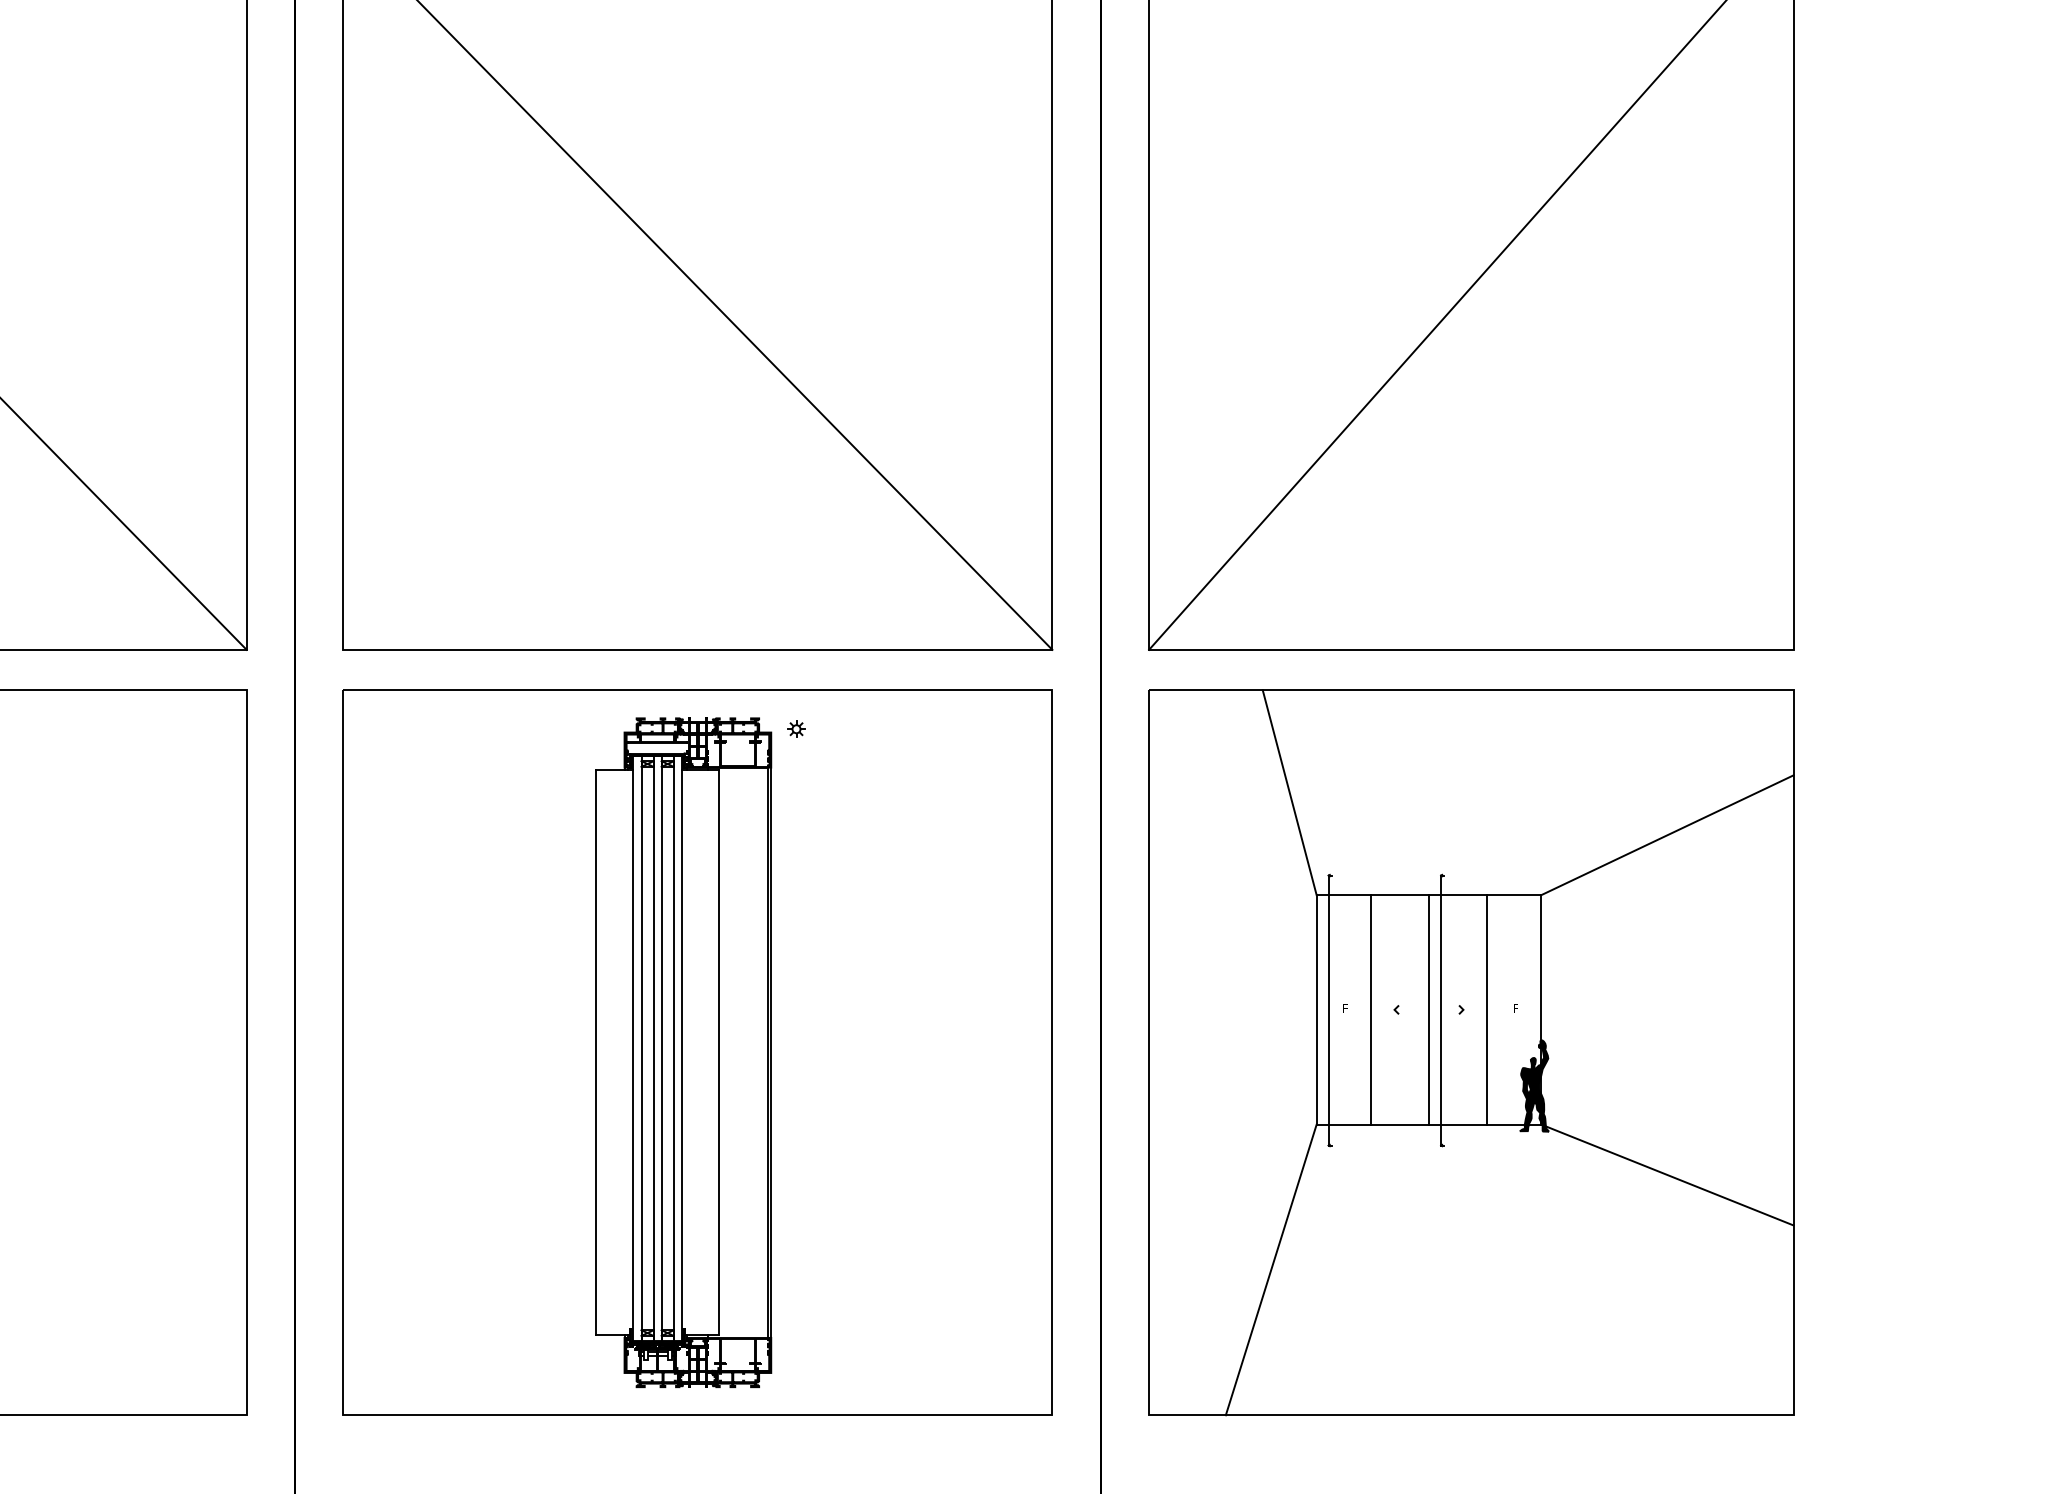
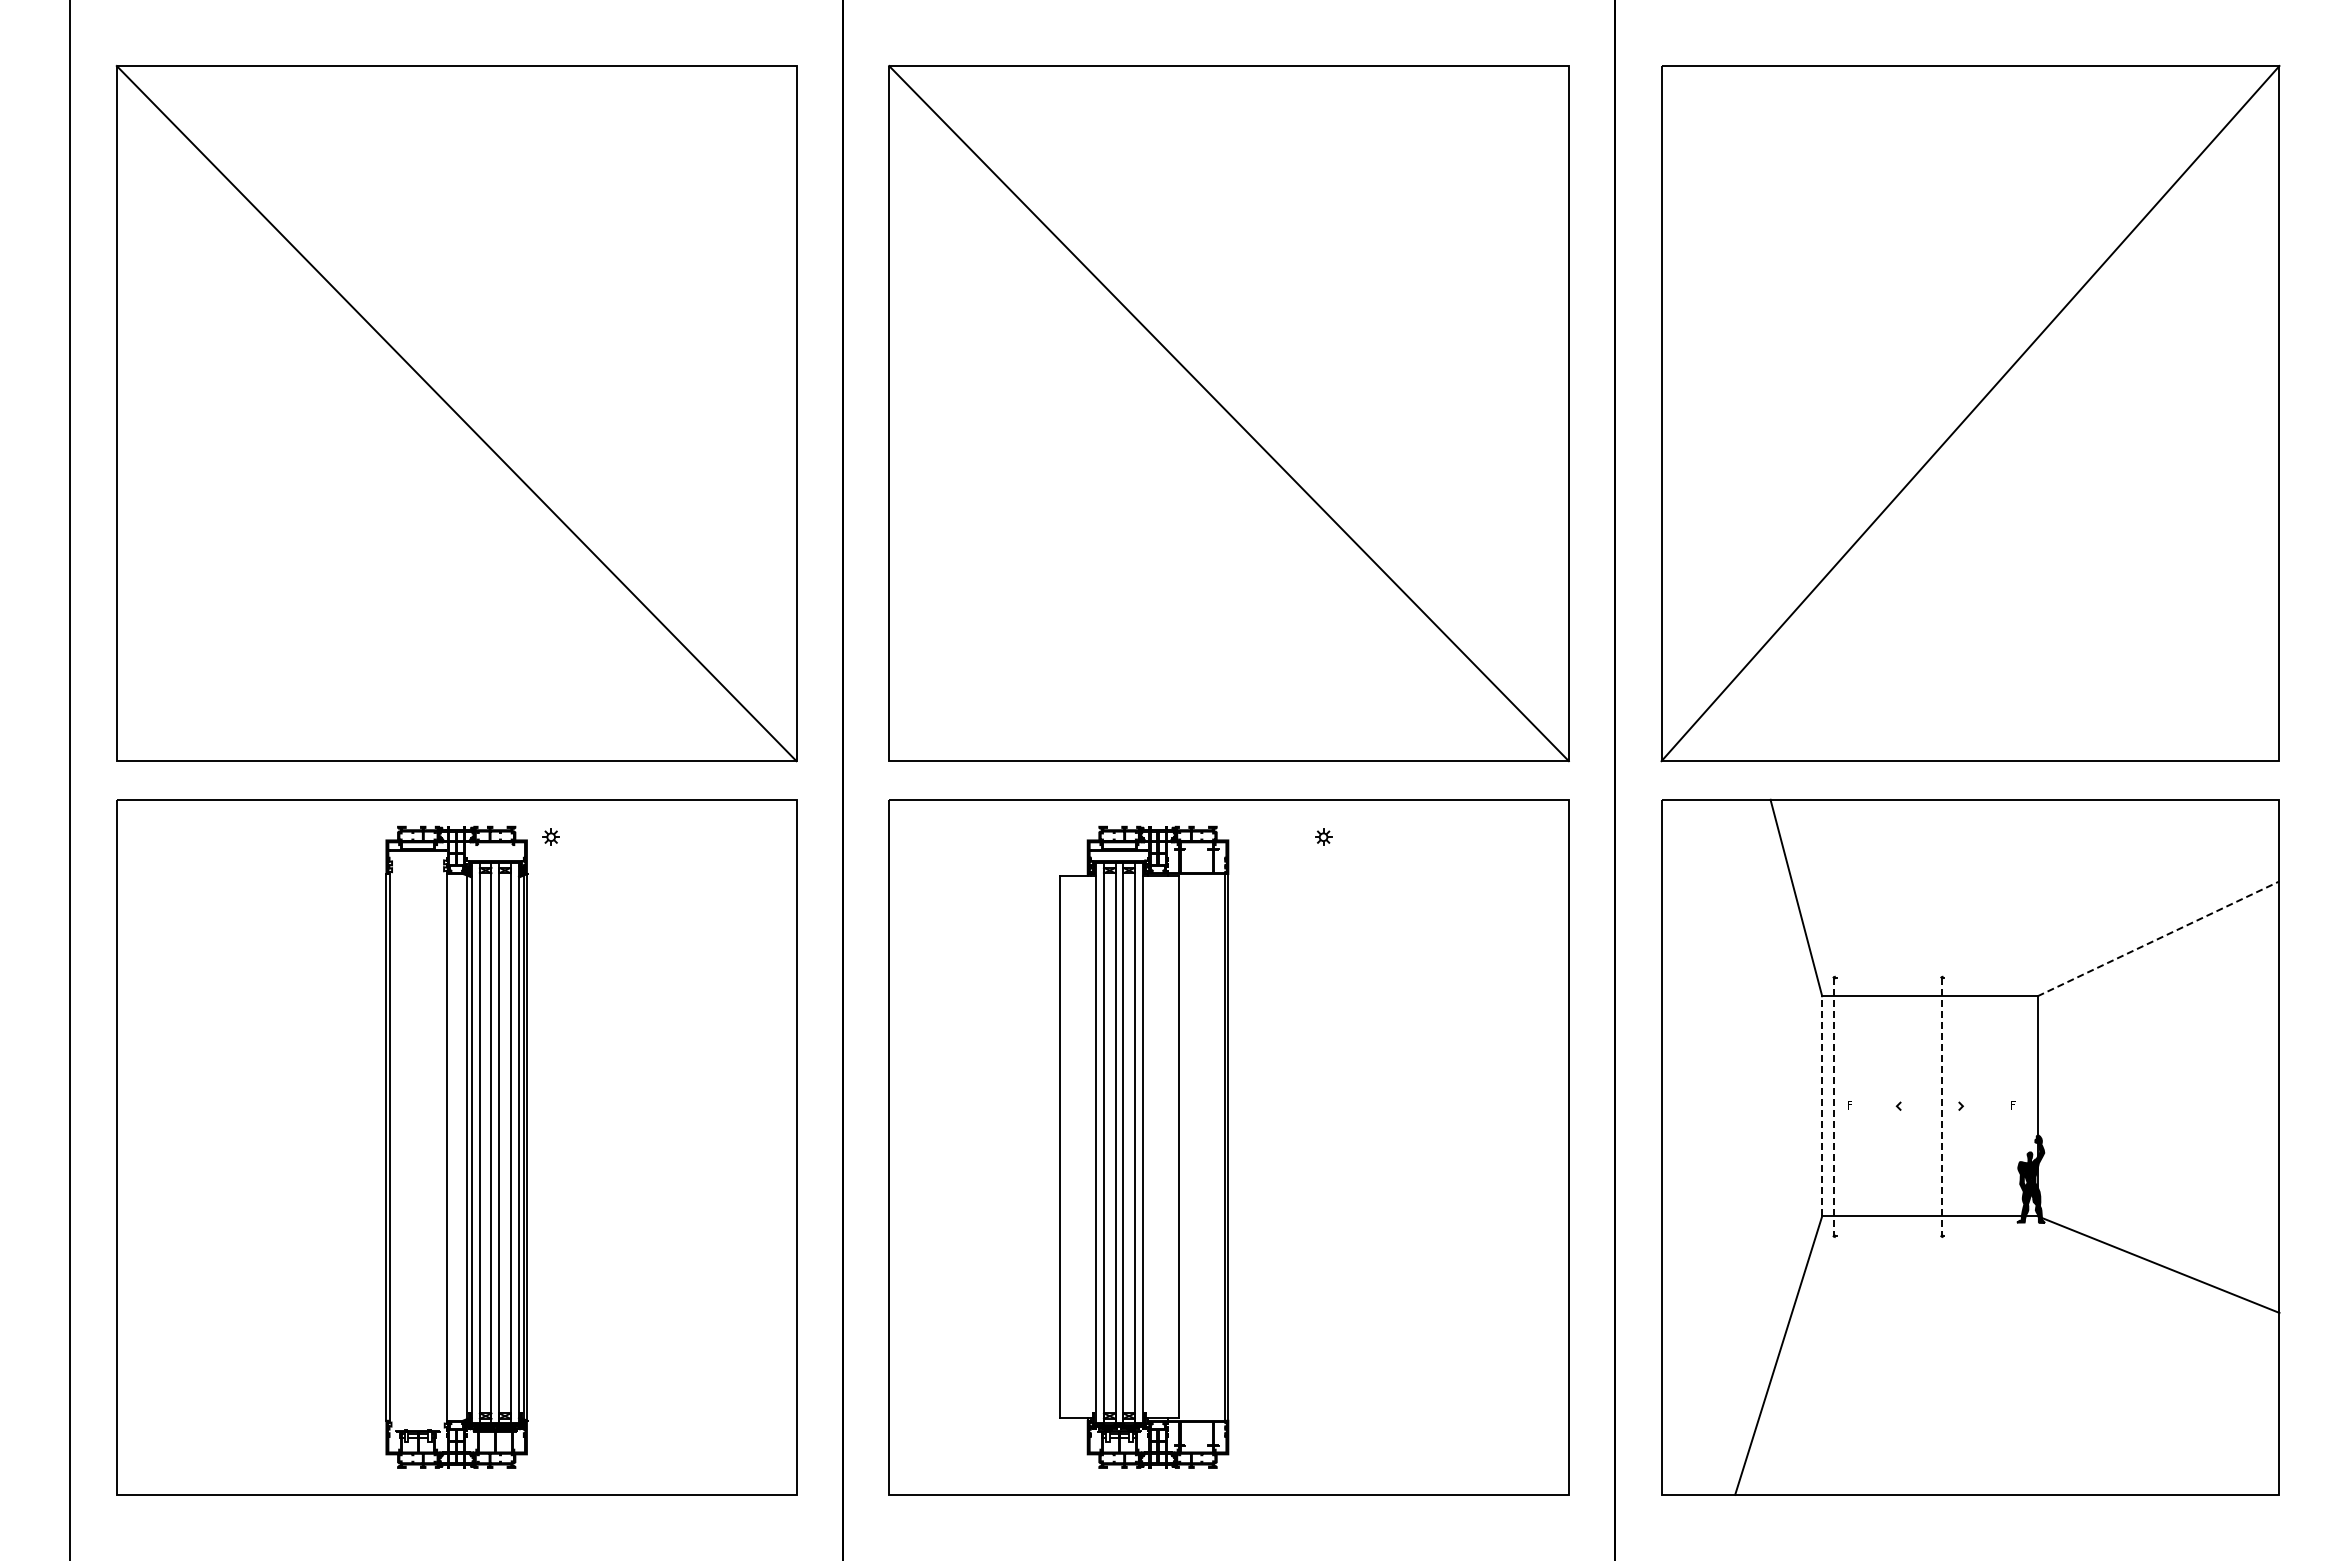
line: (1667, 834) -> (2158, 938), solid -> dashed
line: (1316, 1010) -> (1822, 1106), solid -> dashed
line: (1370, 1010) -> (1873, 1106), removed
line: (1428, 1010) -> (1929, 1106), removed
line: (1486, 1010) -> (1985, 1106), removed
line: (1328, 1011) -> (1833, 1107), solid -> dashed
line: (1441, 1011) -> (1941, 1107), solid -> dashed
part: (683, 1051) -> (1144, 1146), moved

